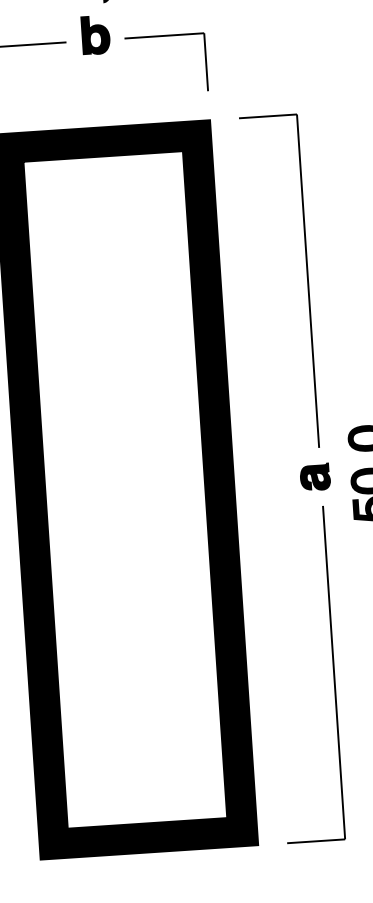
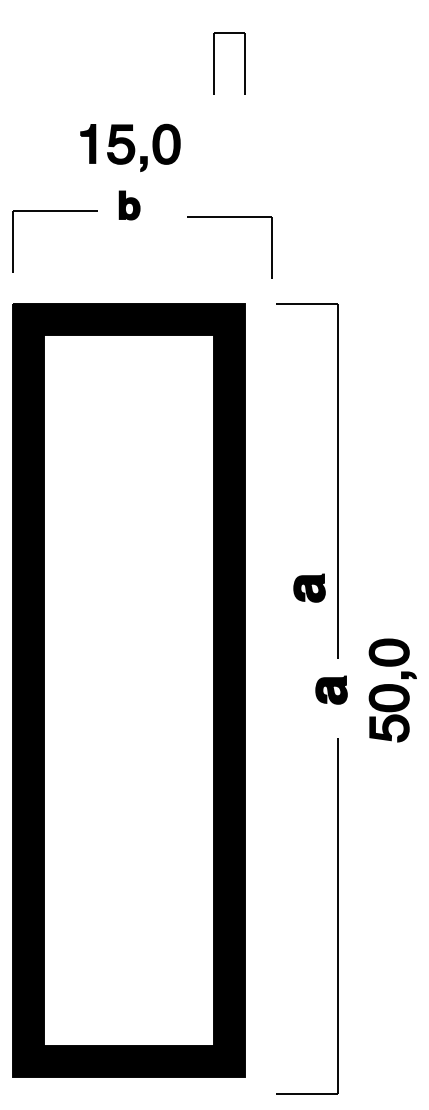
part: (95, 35) -> (129, 205), size x0.7
part: (164, 36) -> (229, 217), moved
part: (288, 382) -> (309, 587), added
part: (333, 673) -> (337, 916), moved

